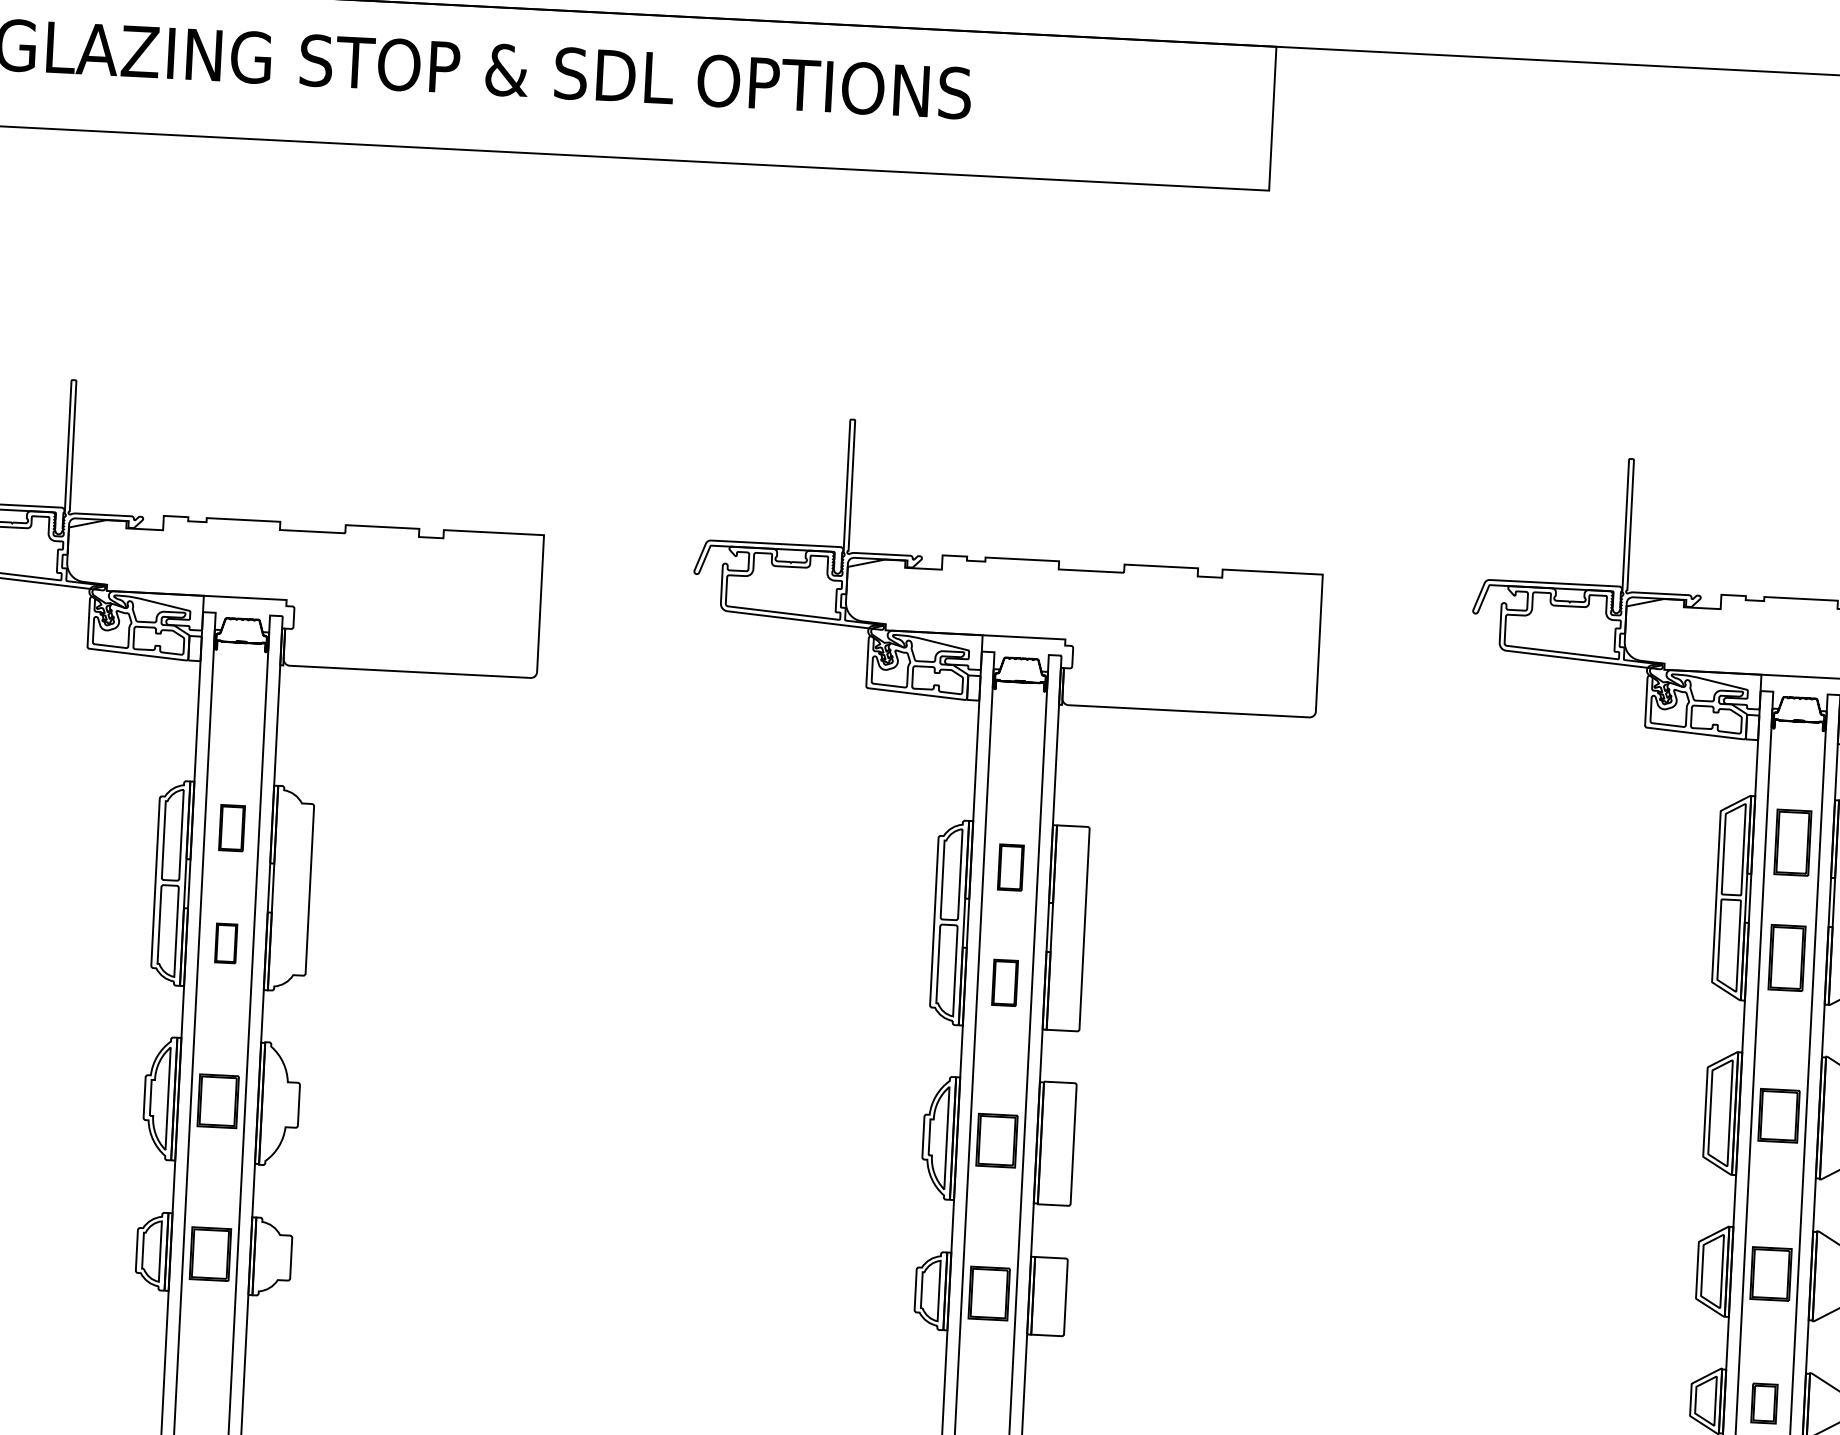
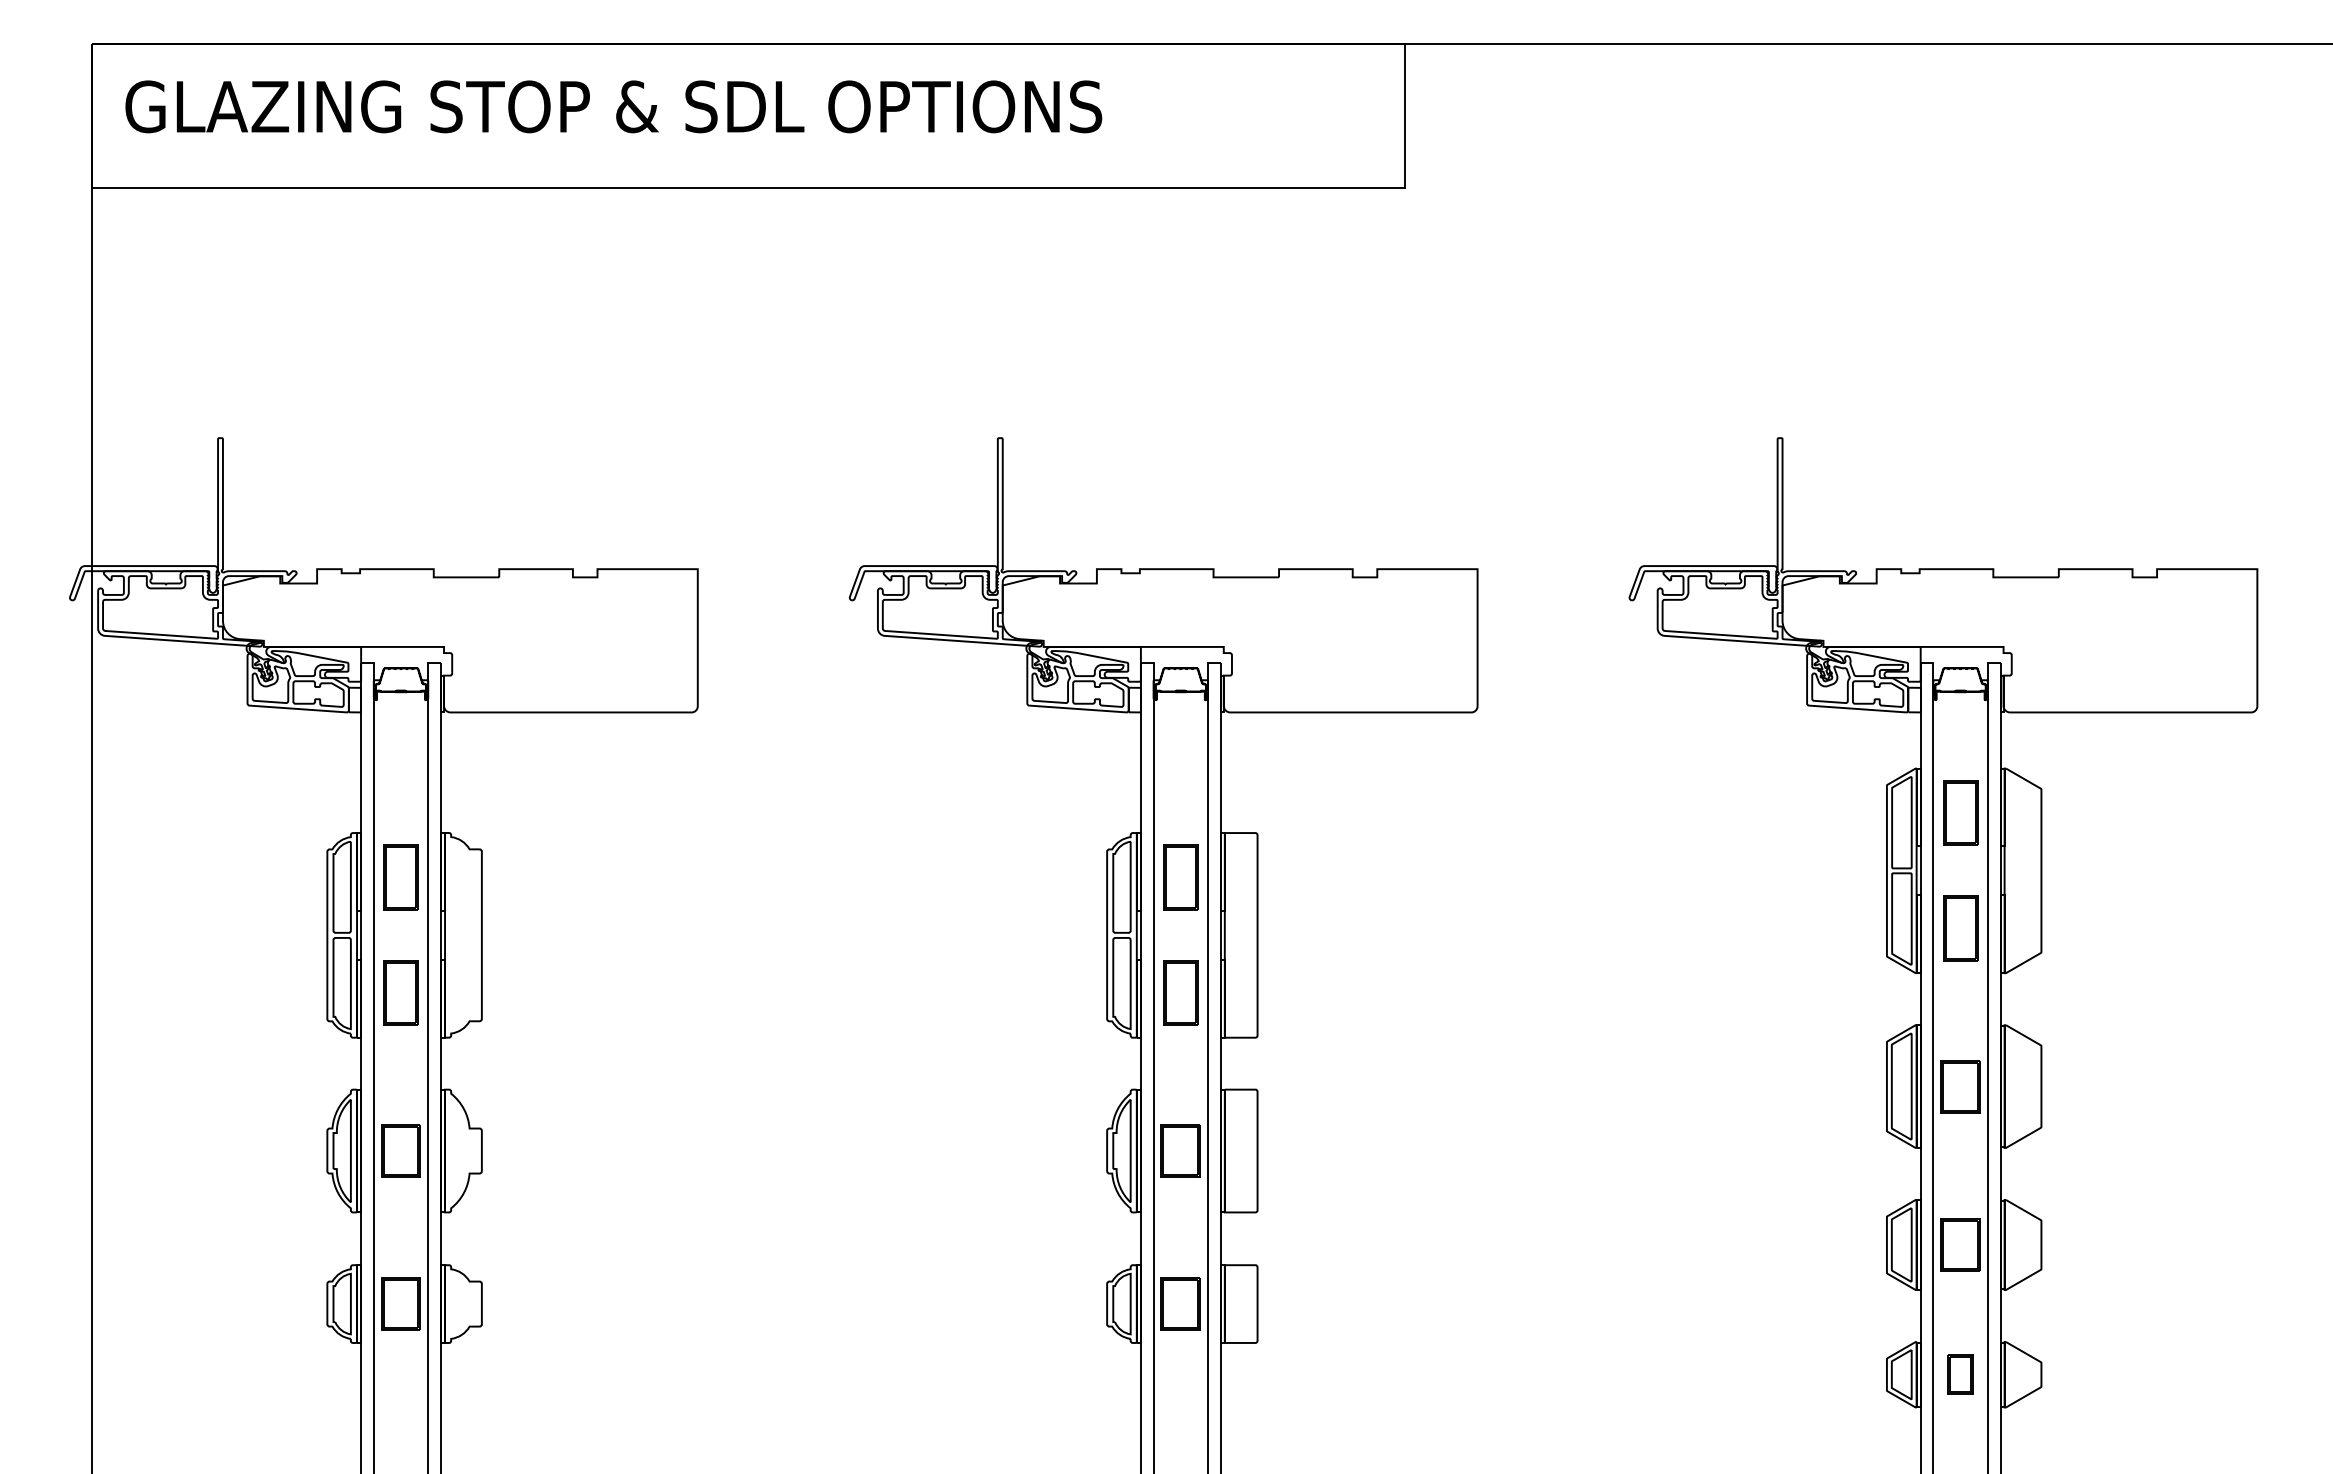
part: (231, 828) -> (400, 877), size x1.43
part: (1010, 867) -> (1180, 877), size x1.43
part: (225, 942) -> (400, 992), size x1.67
part: (1004, 982) -> (1180, 992), size x1.43

